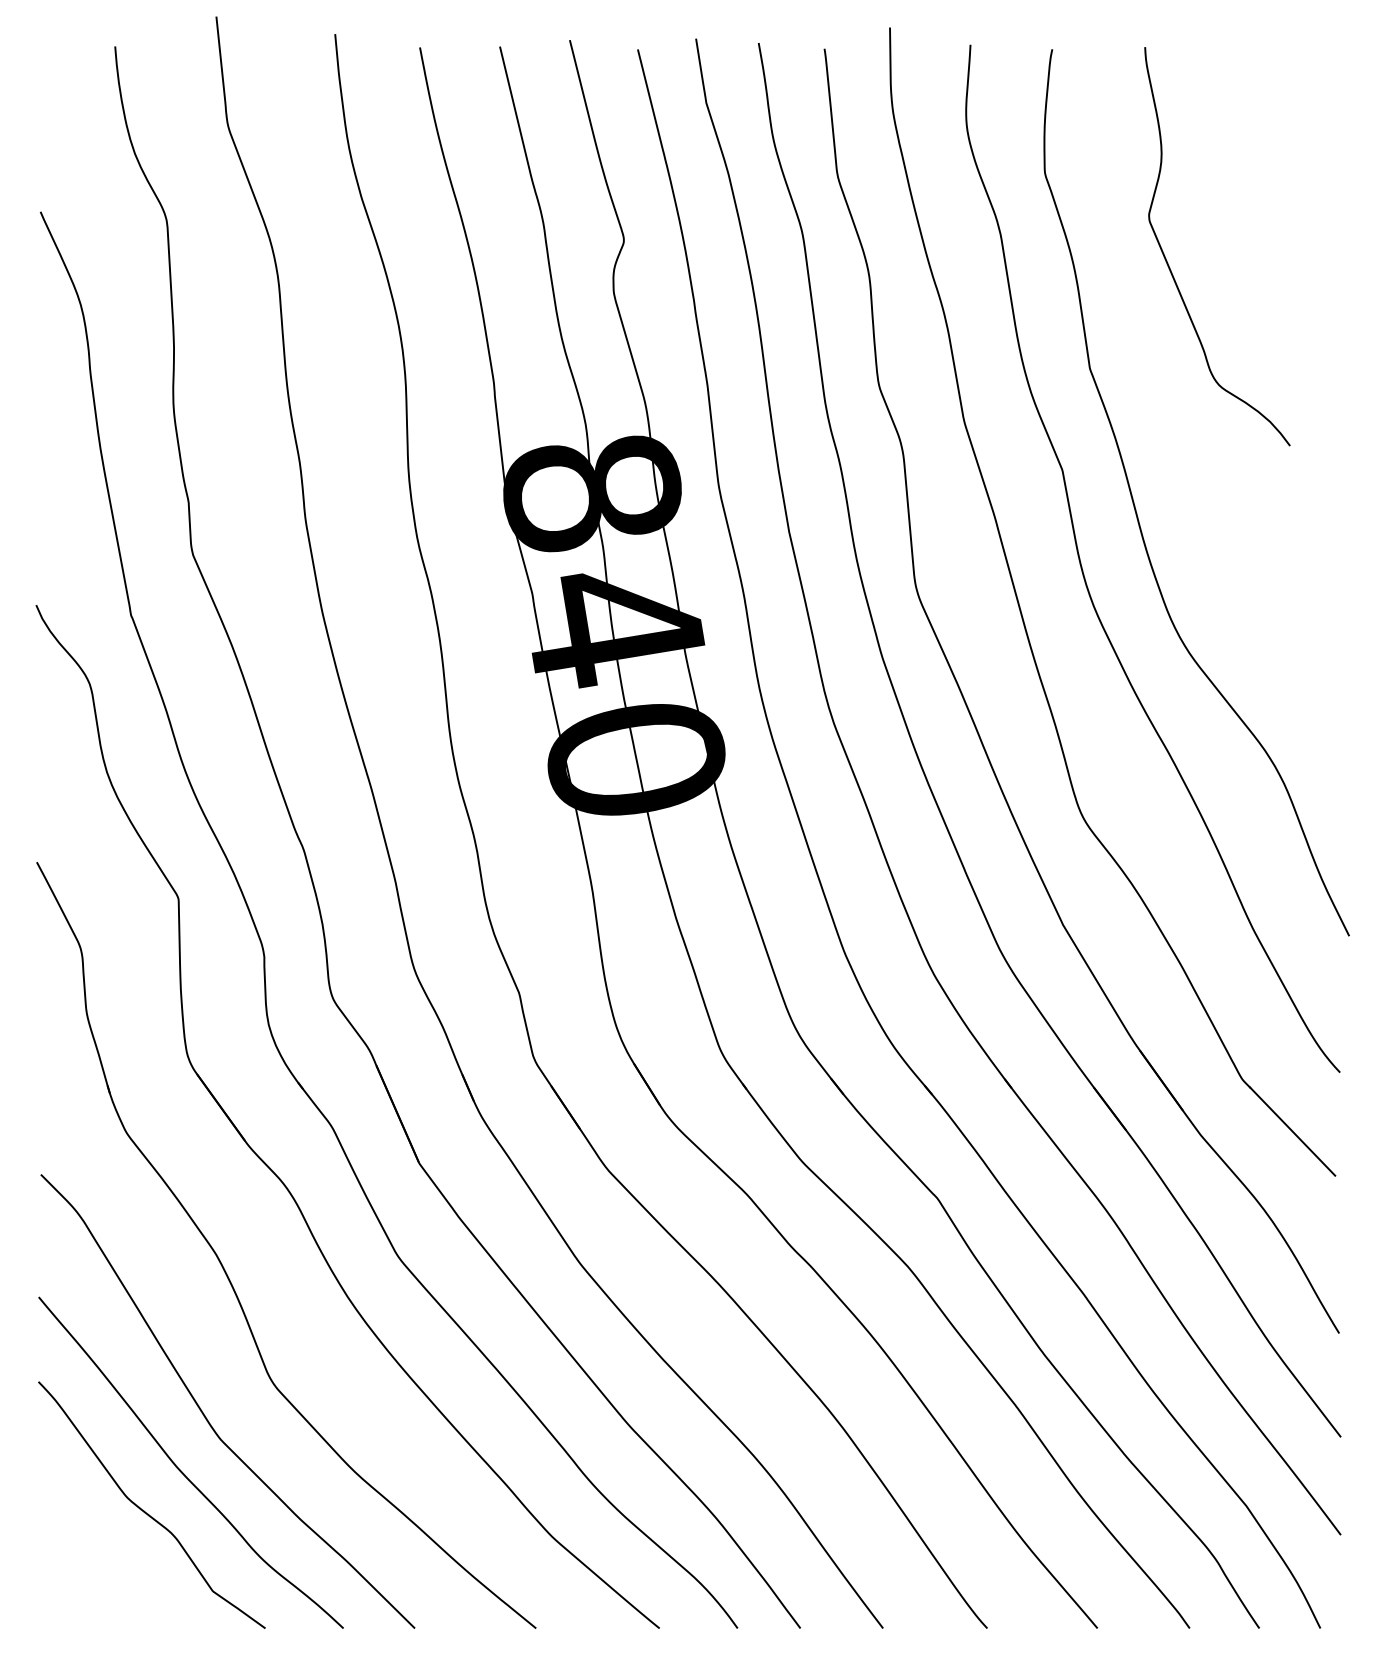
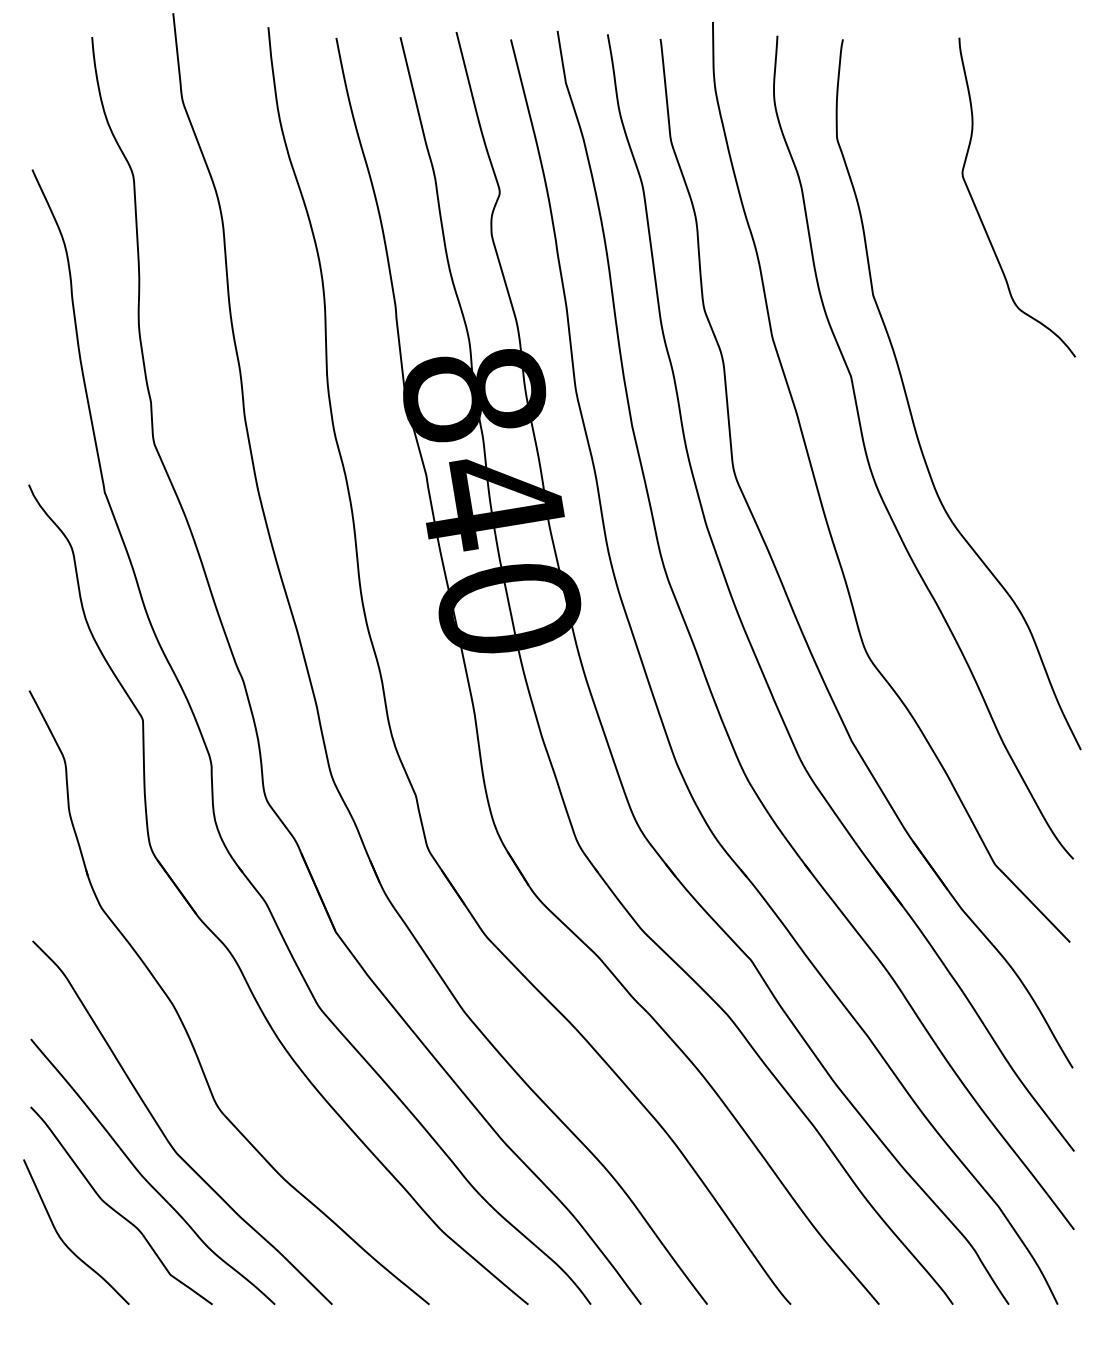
curve: (1171, 269) -> (980, 215), moved
curve: (80, 1549) -> (64, 1241), added

